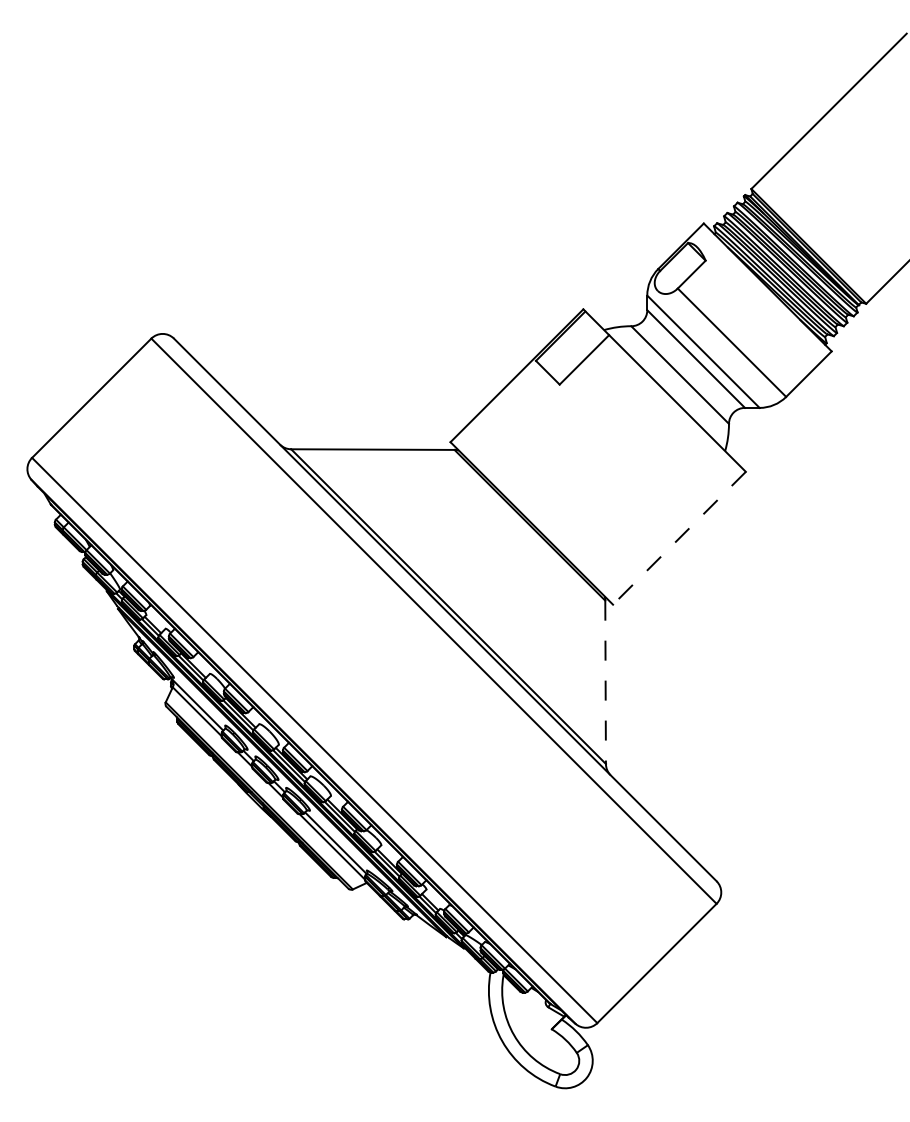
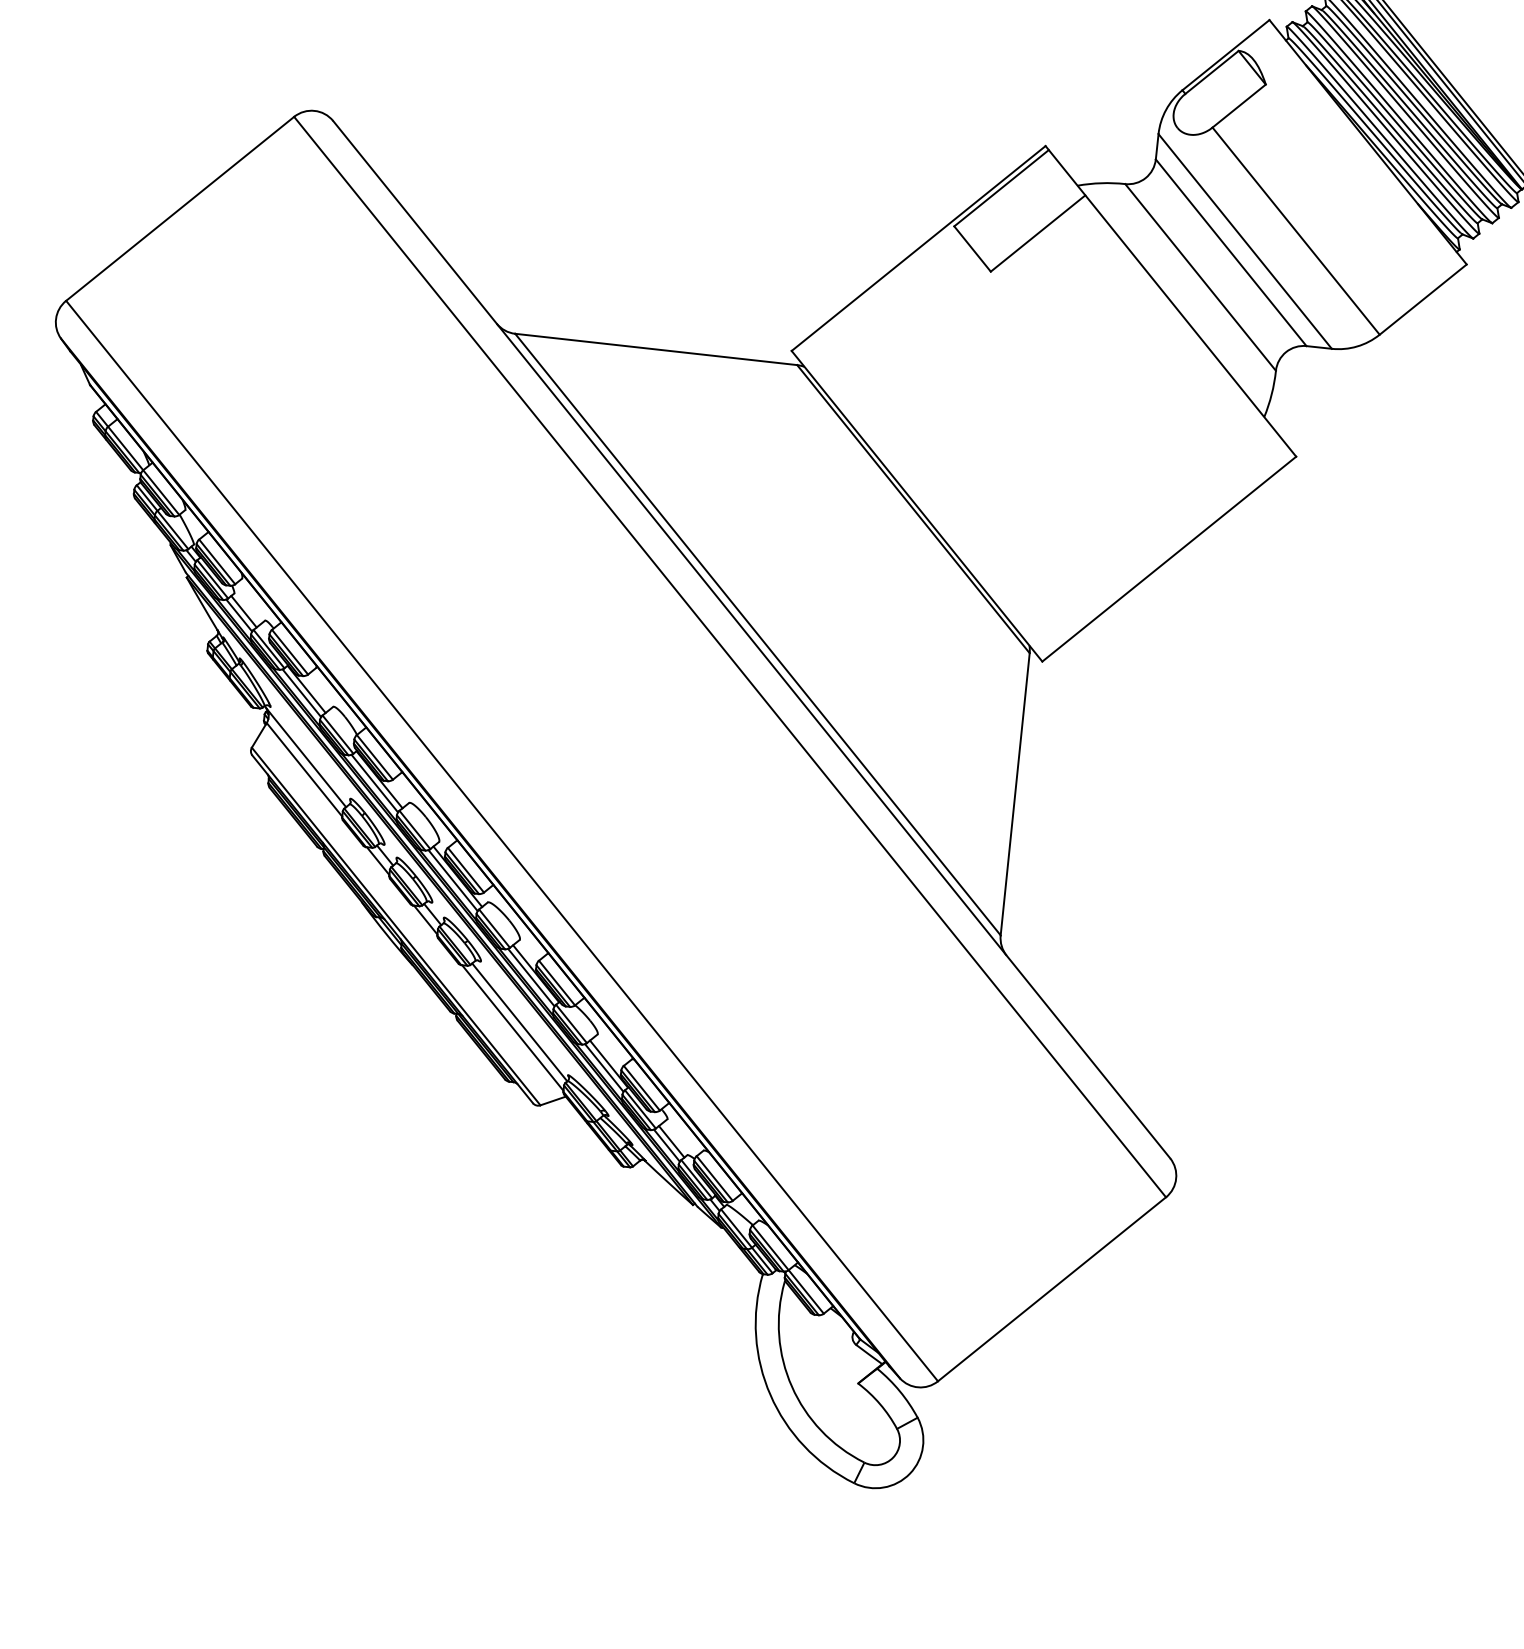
line: (679, 538) -> (1169, 559), dashed -> solid
line: (605, 682) -> (1014, 794), dashed -> solid

